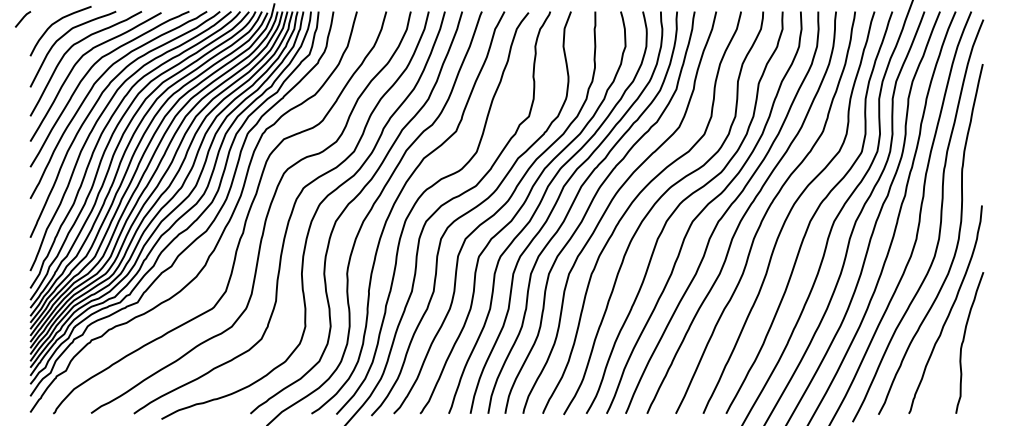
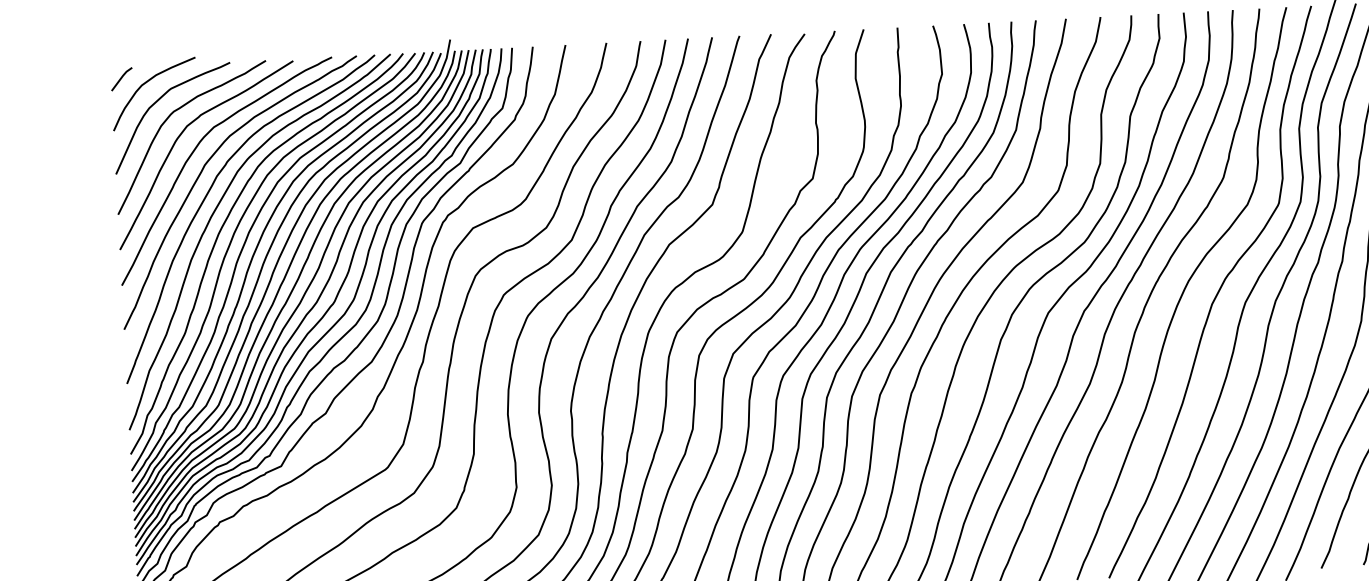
line: (22, 19) -> (121, 79), moved

